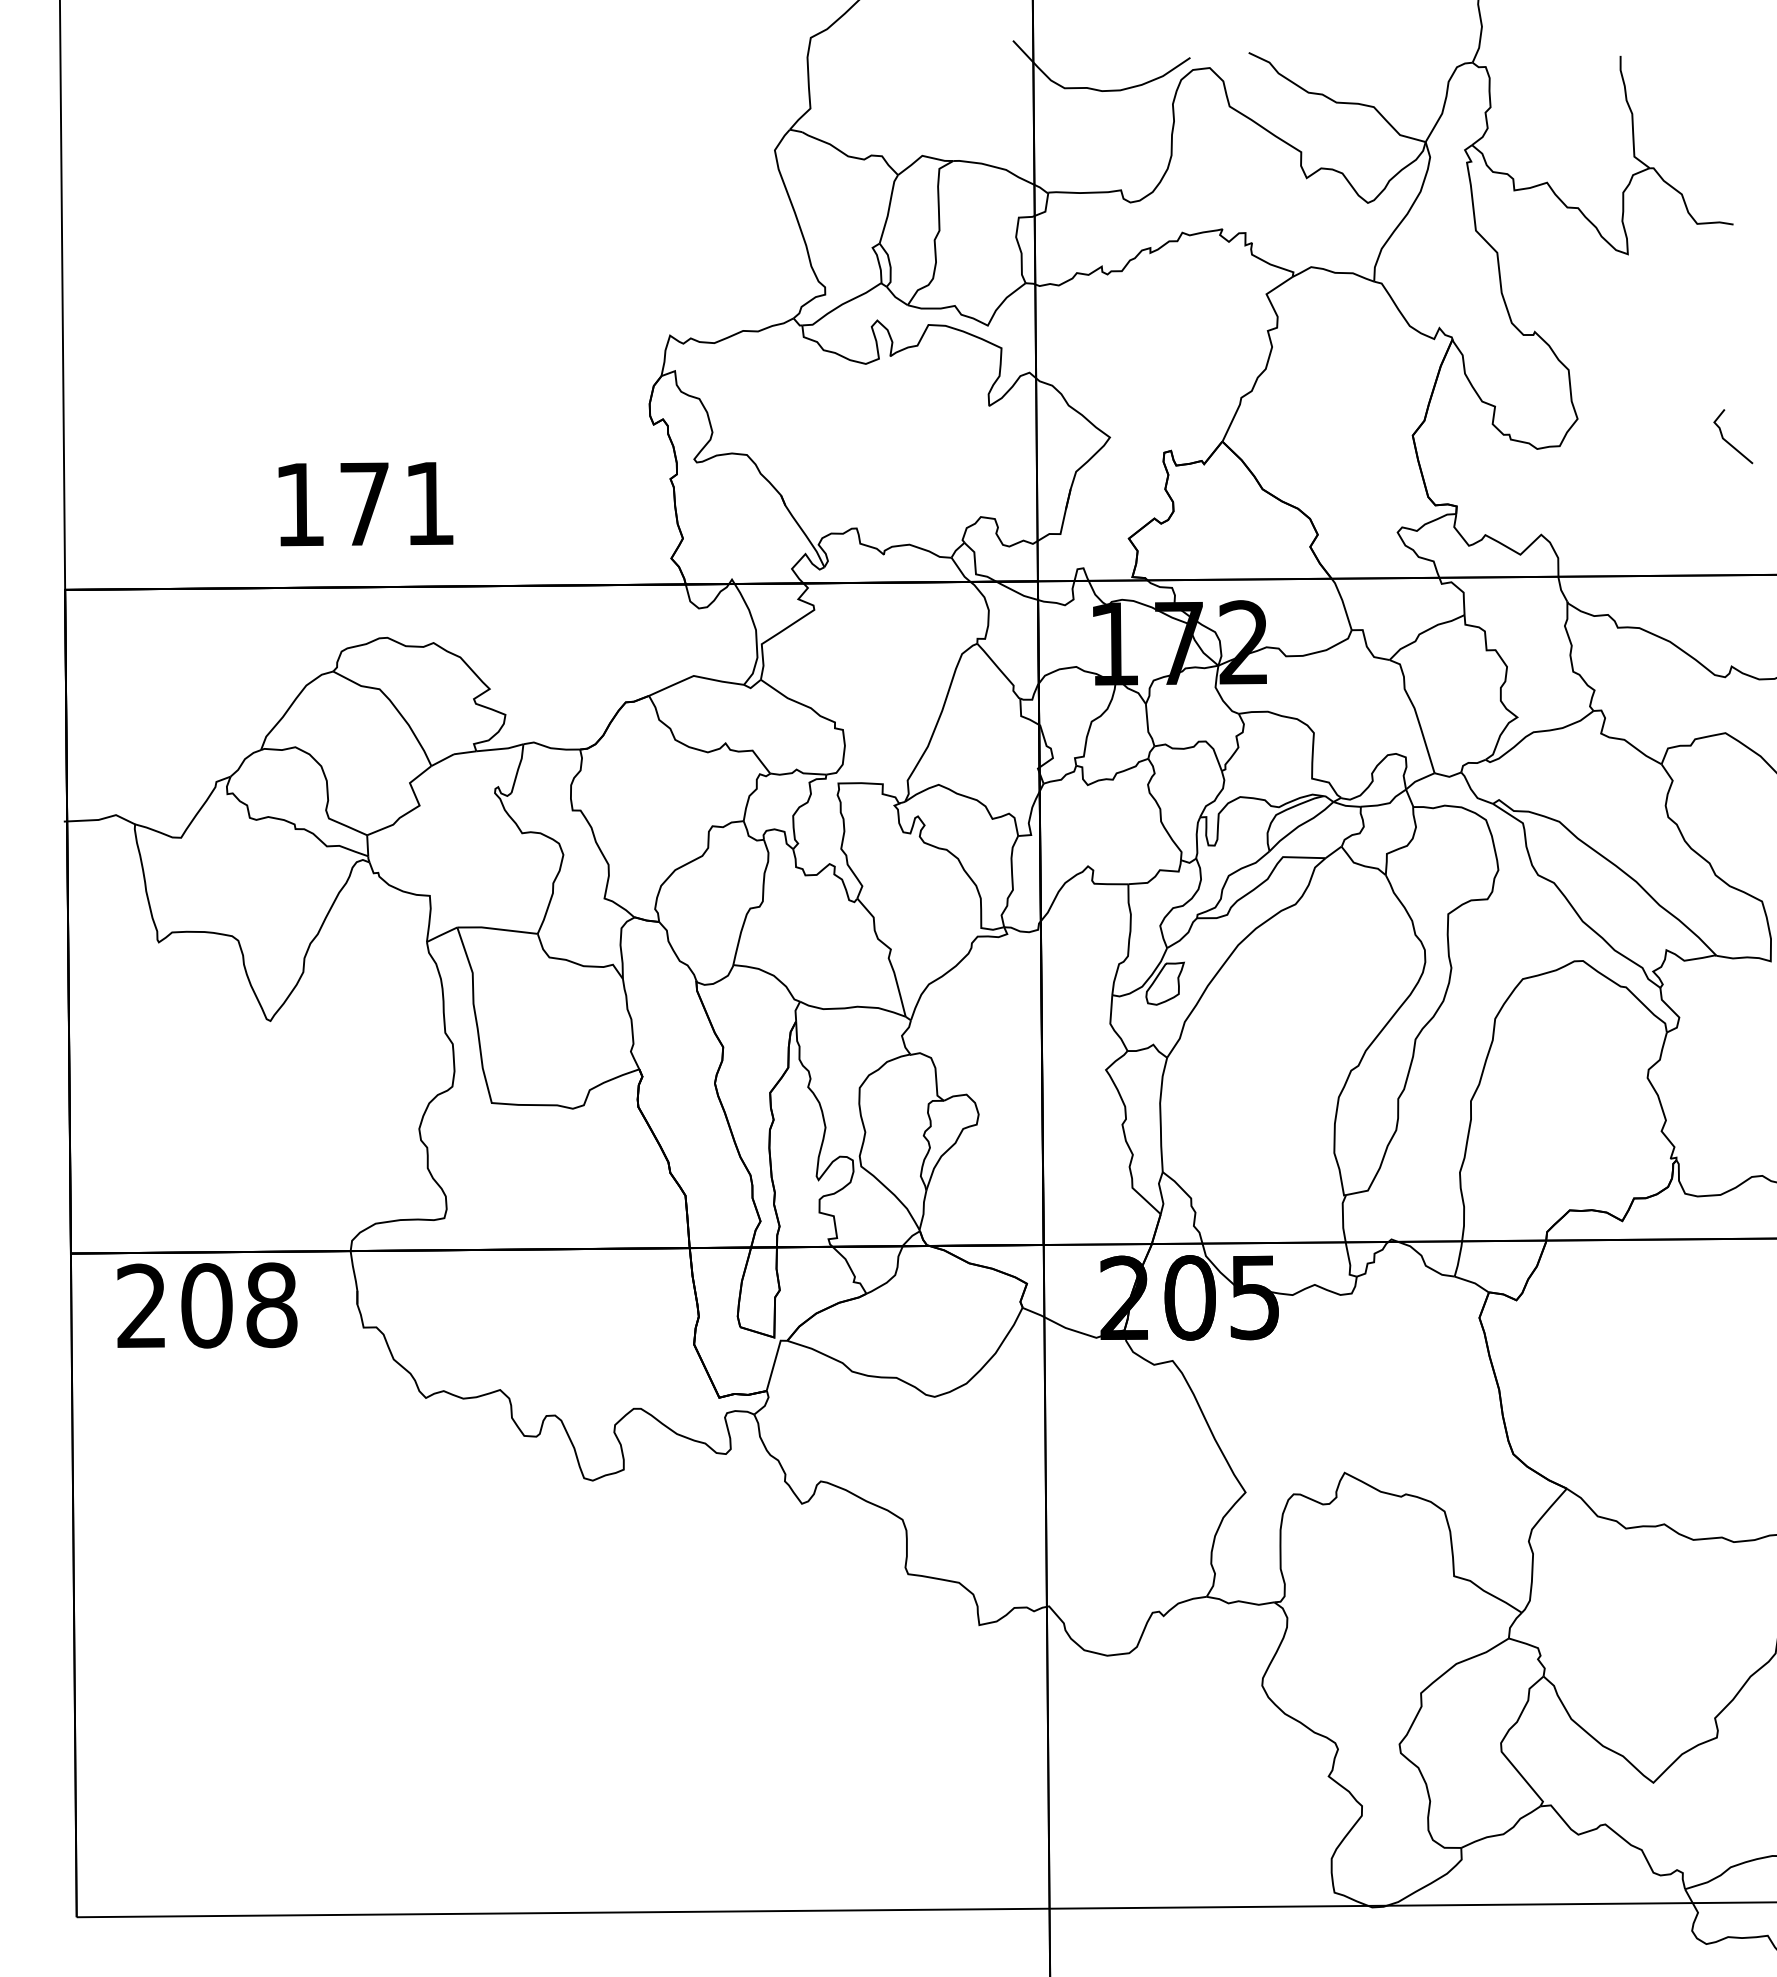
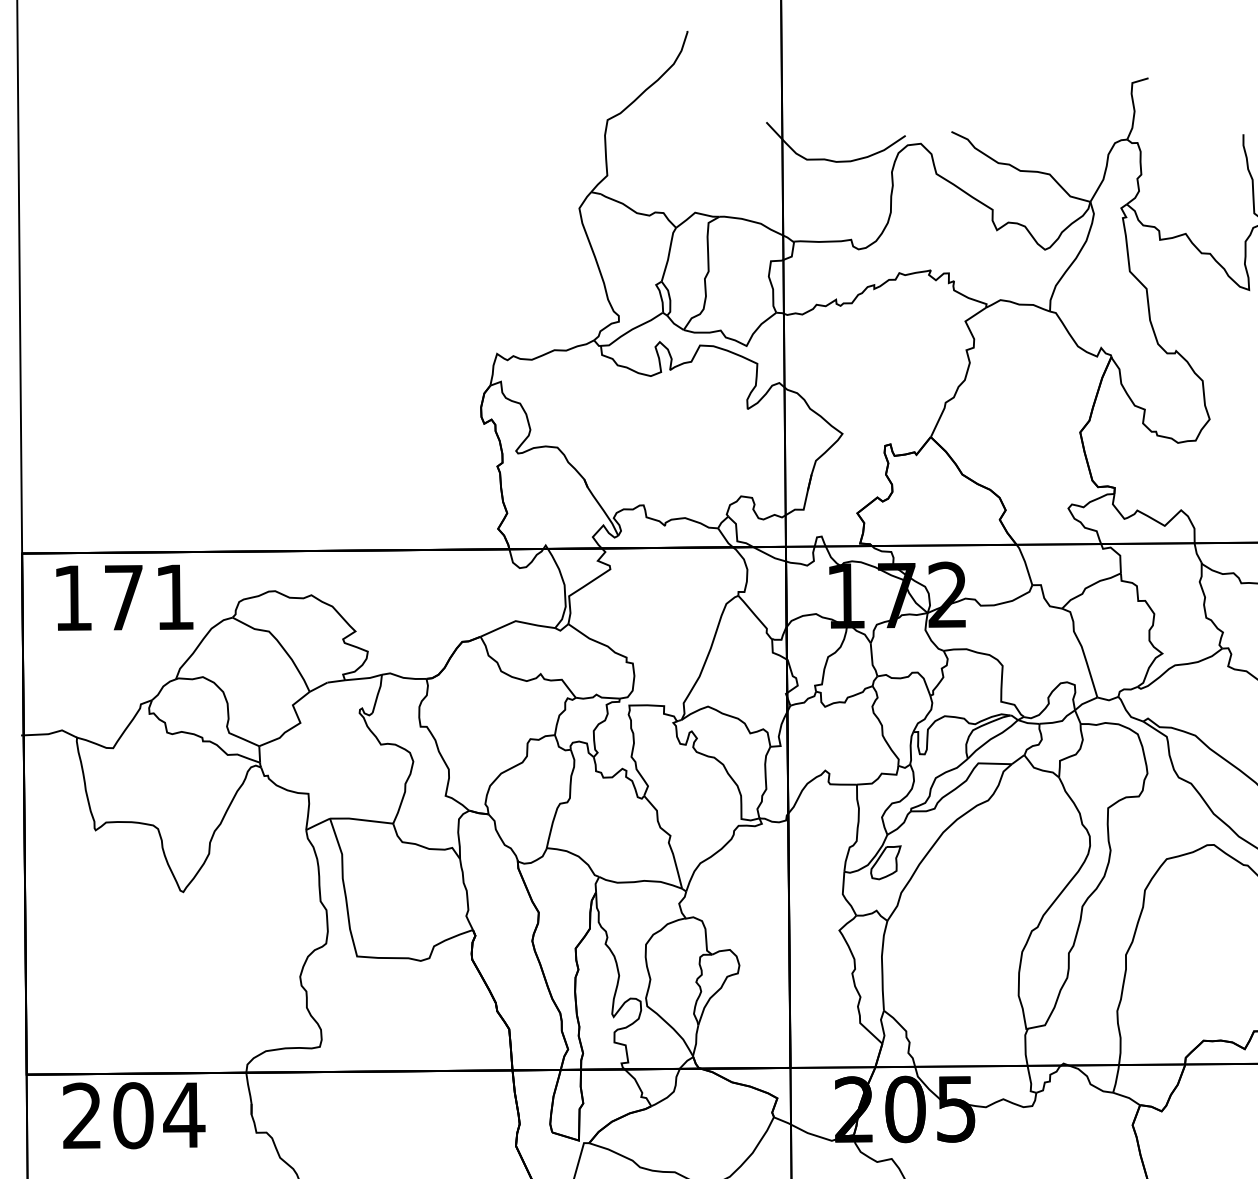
text: (365, 504) -> (124, 597), moved
text: (271, 1305) -> (184, 1115), 208 -> 204

